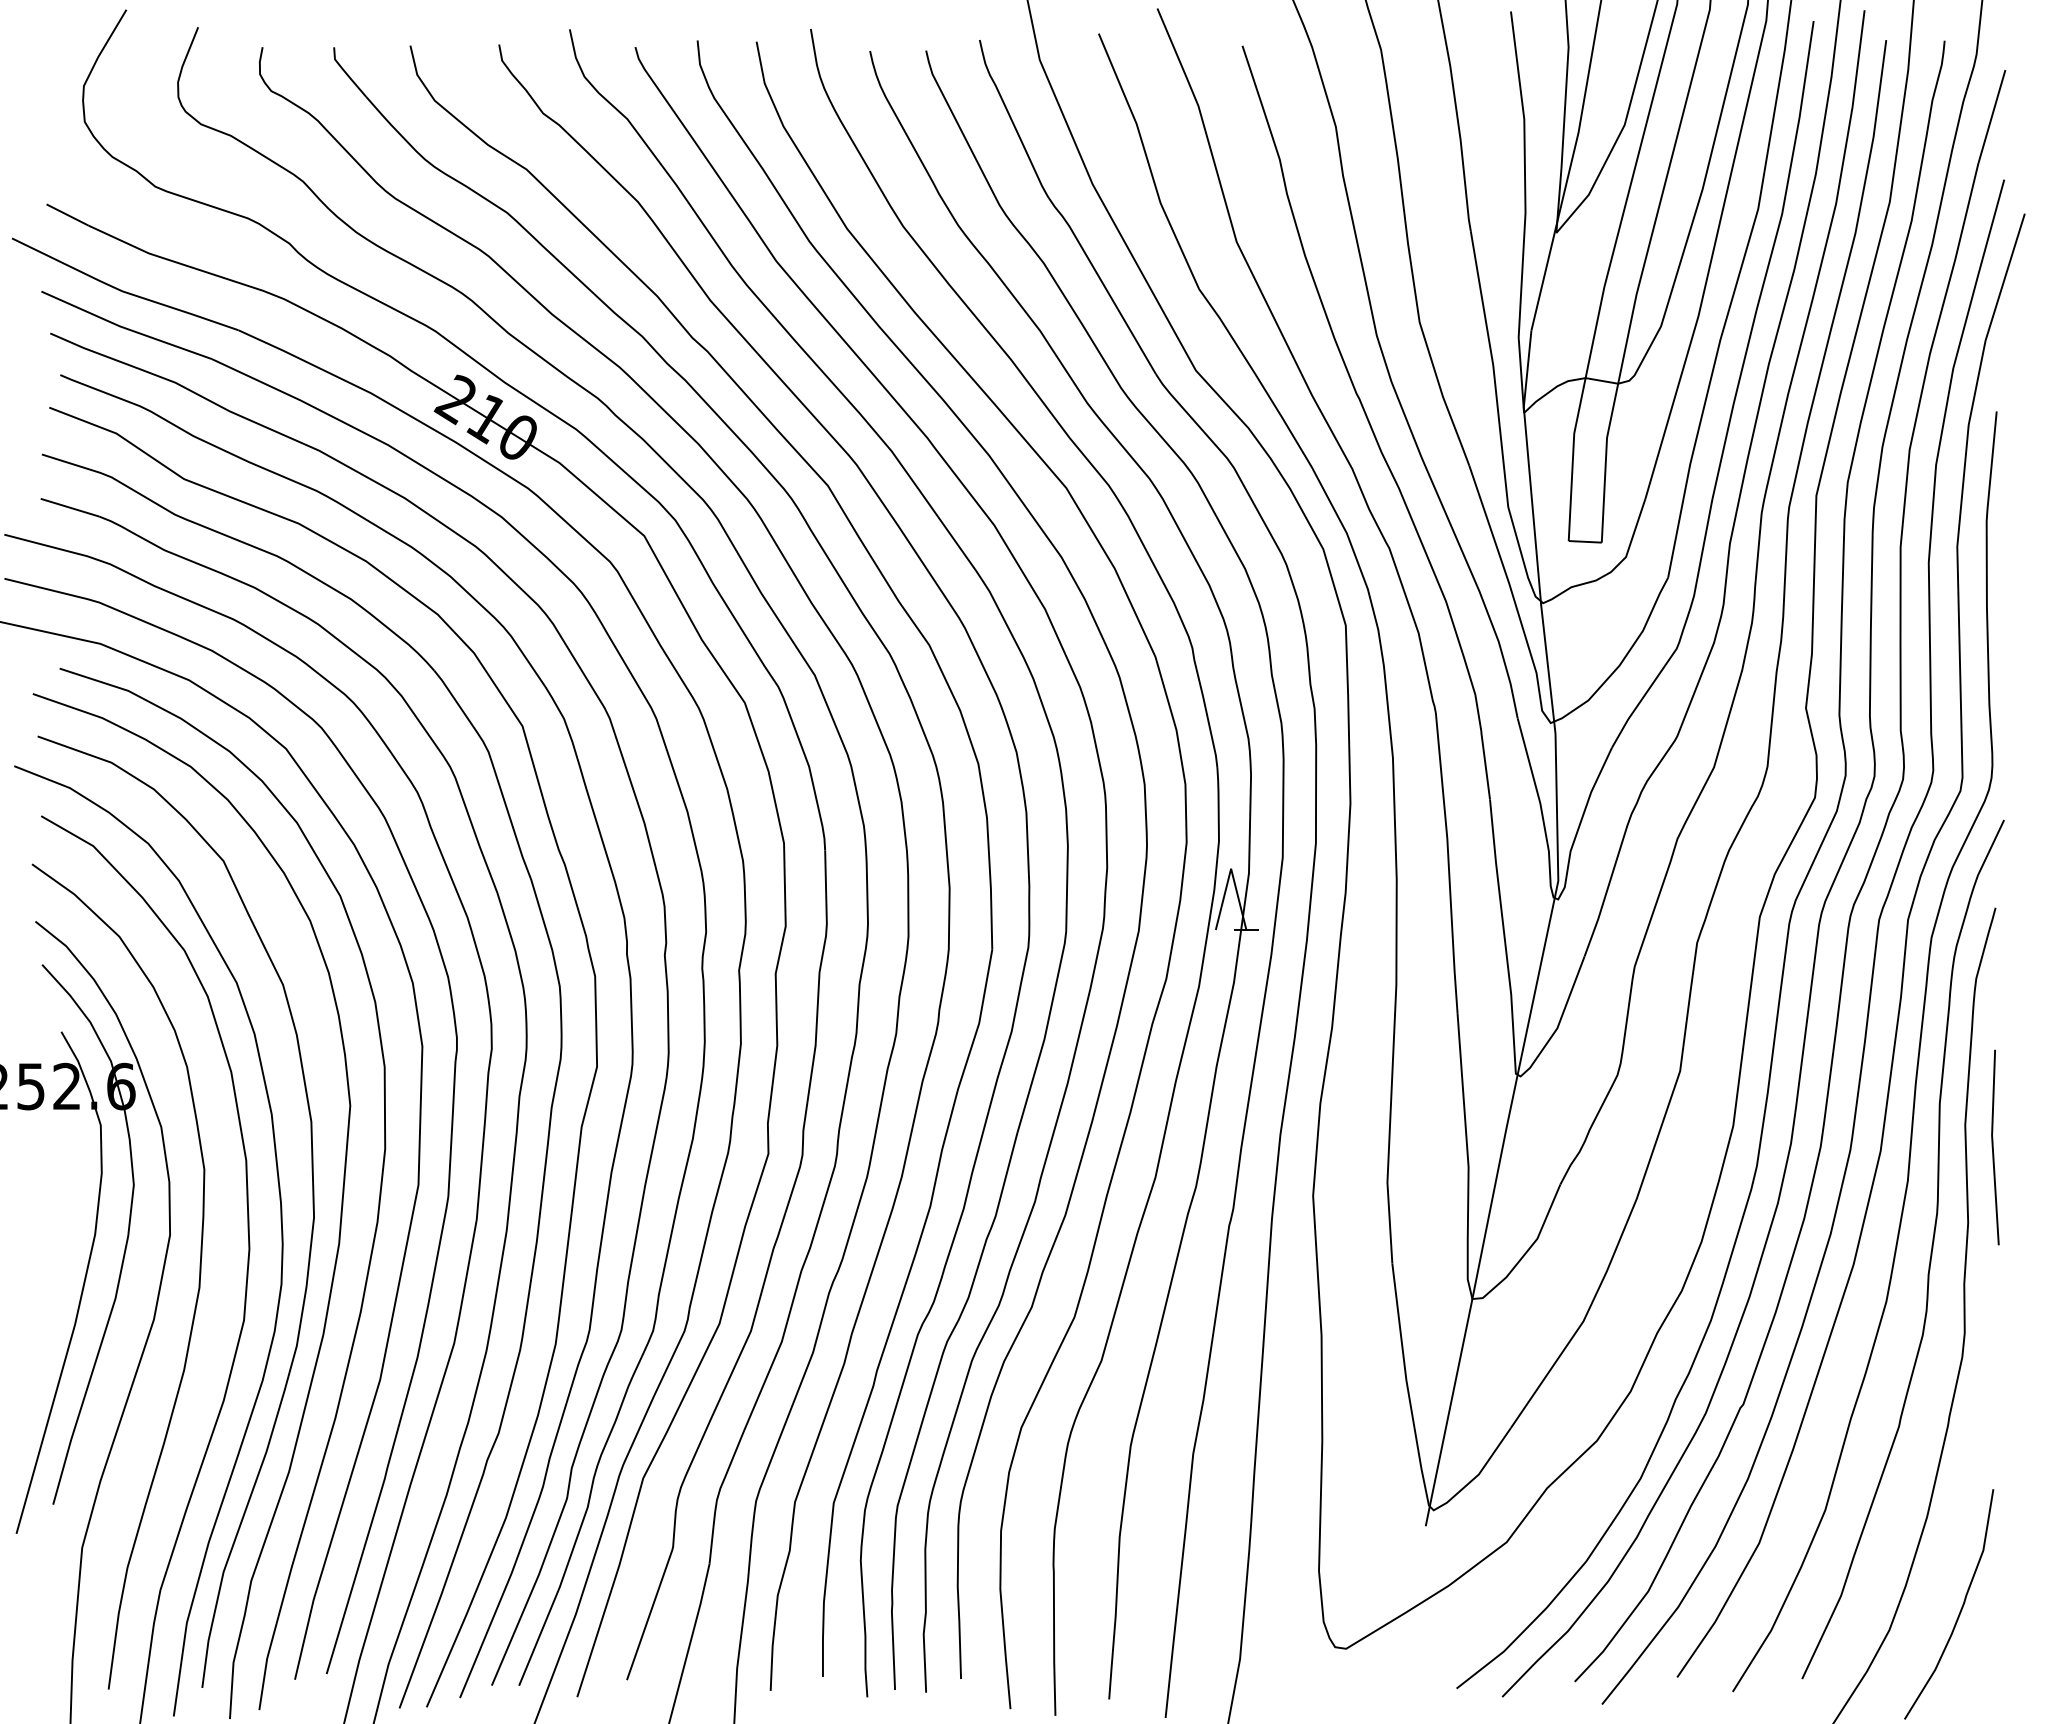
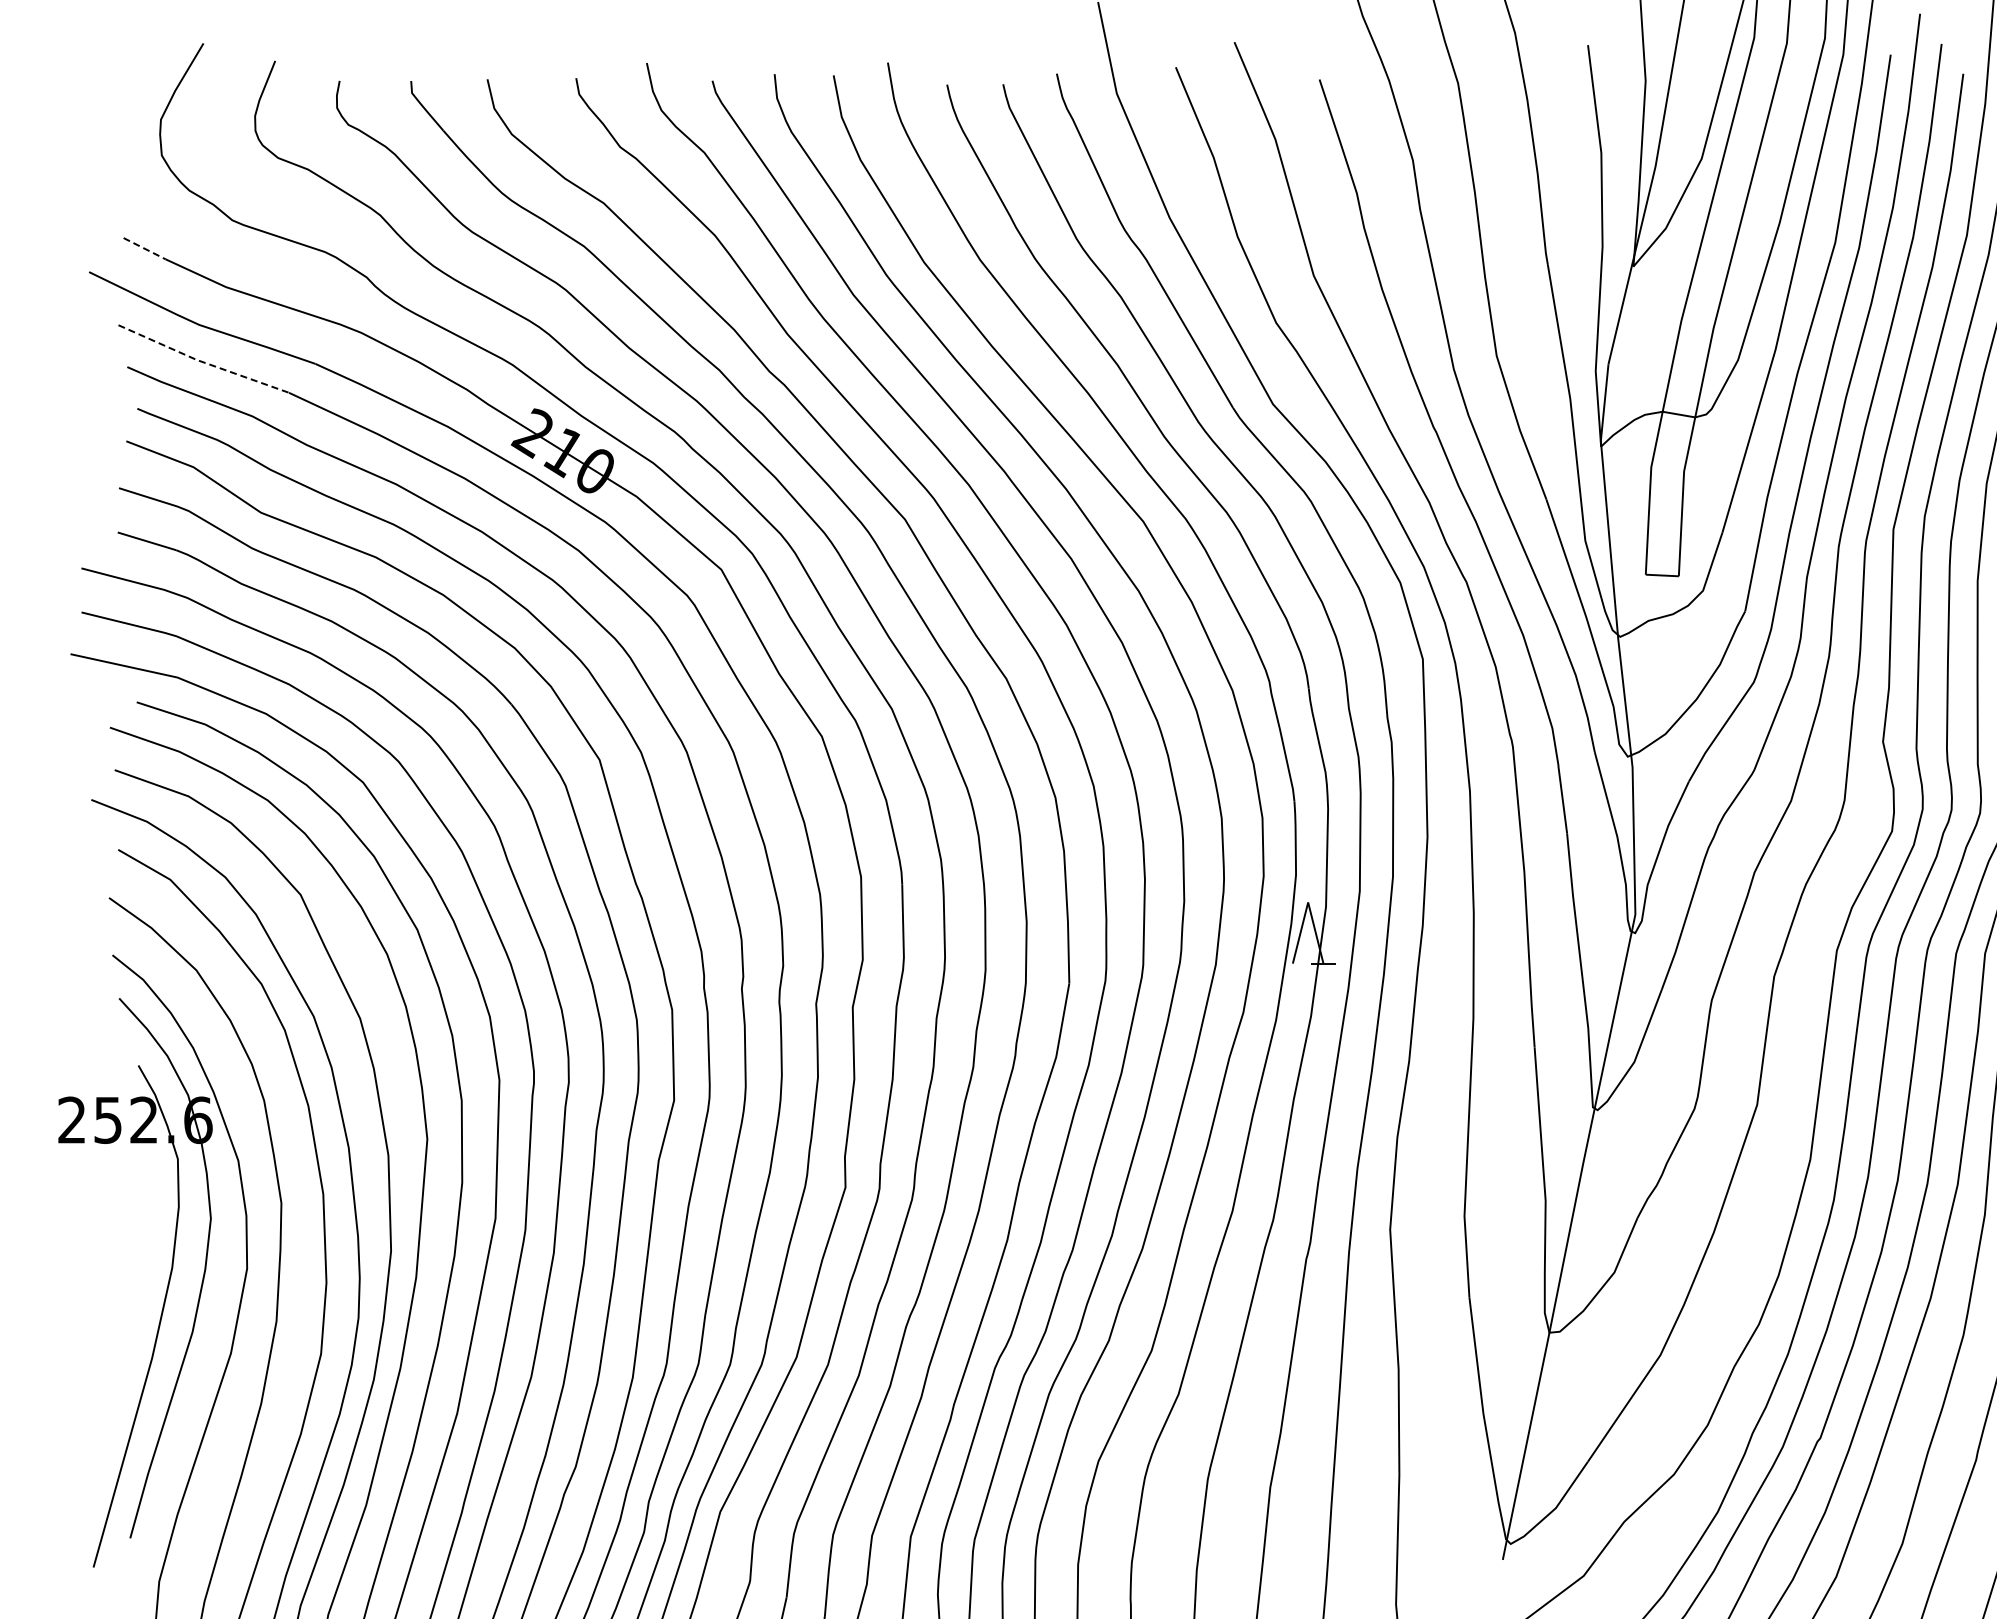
line: (67, 215) -> (144, 249), solid -> dashed
line: (125, 328) -> (202, 362), solid -> dashed

